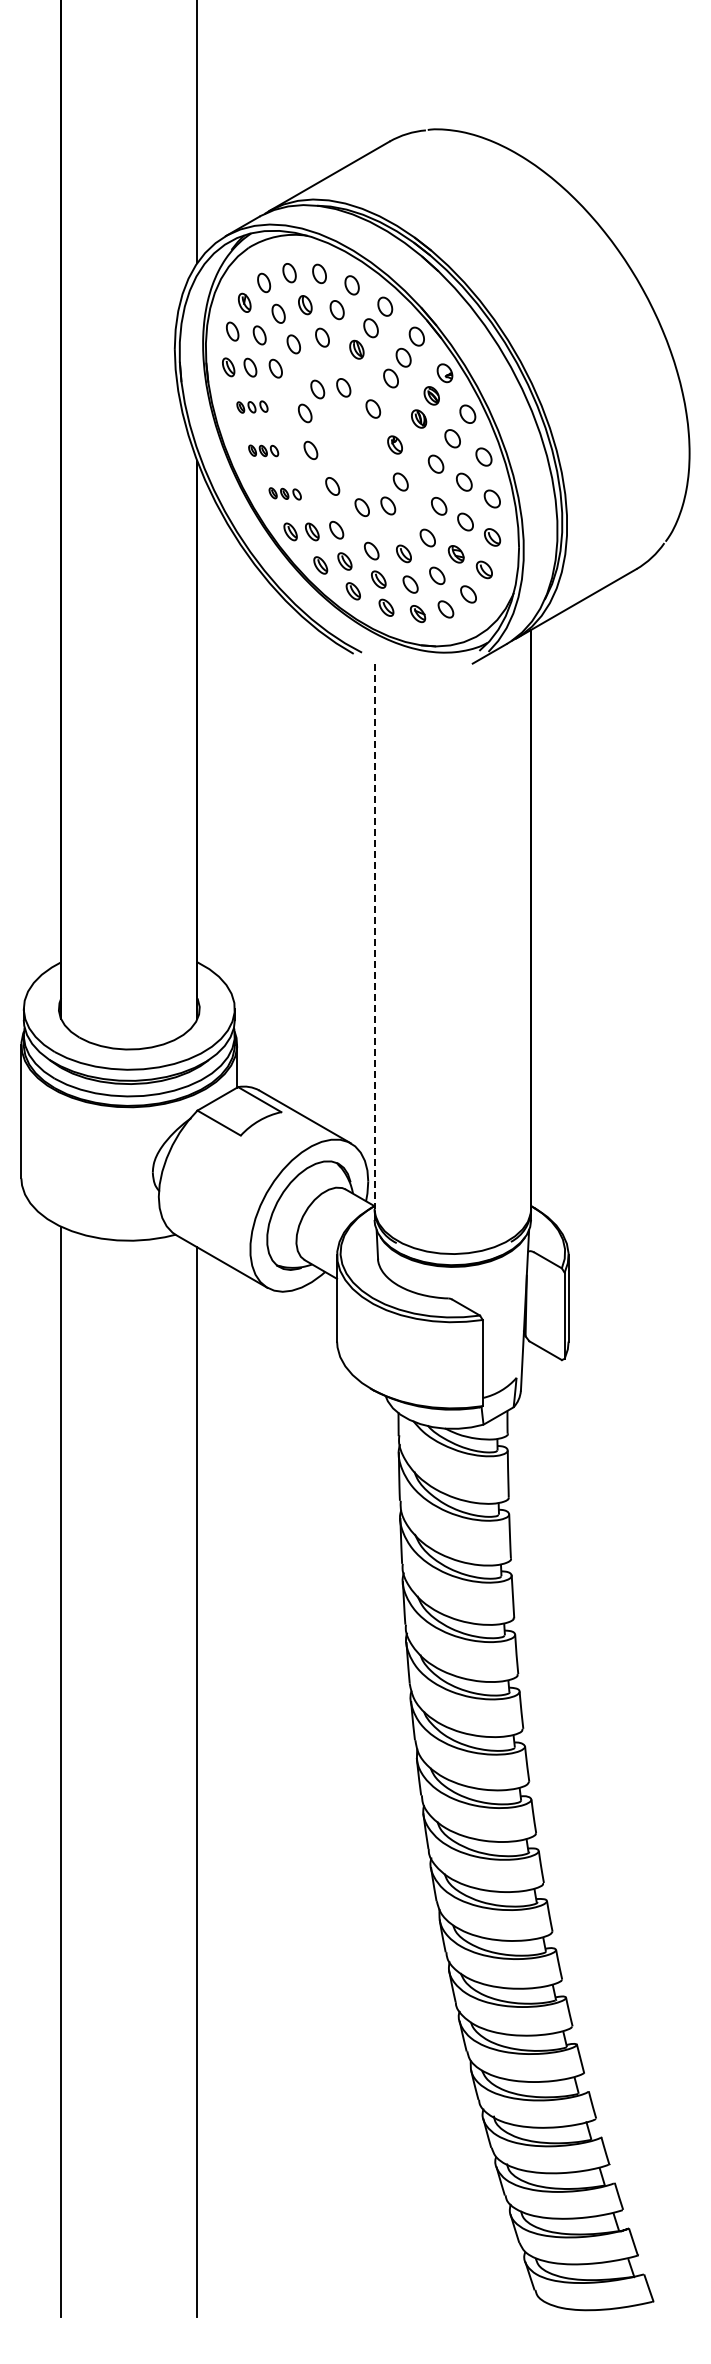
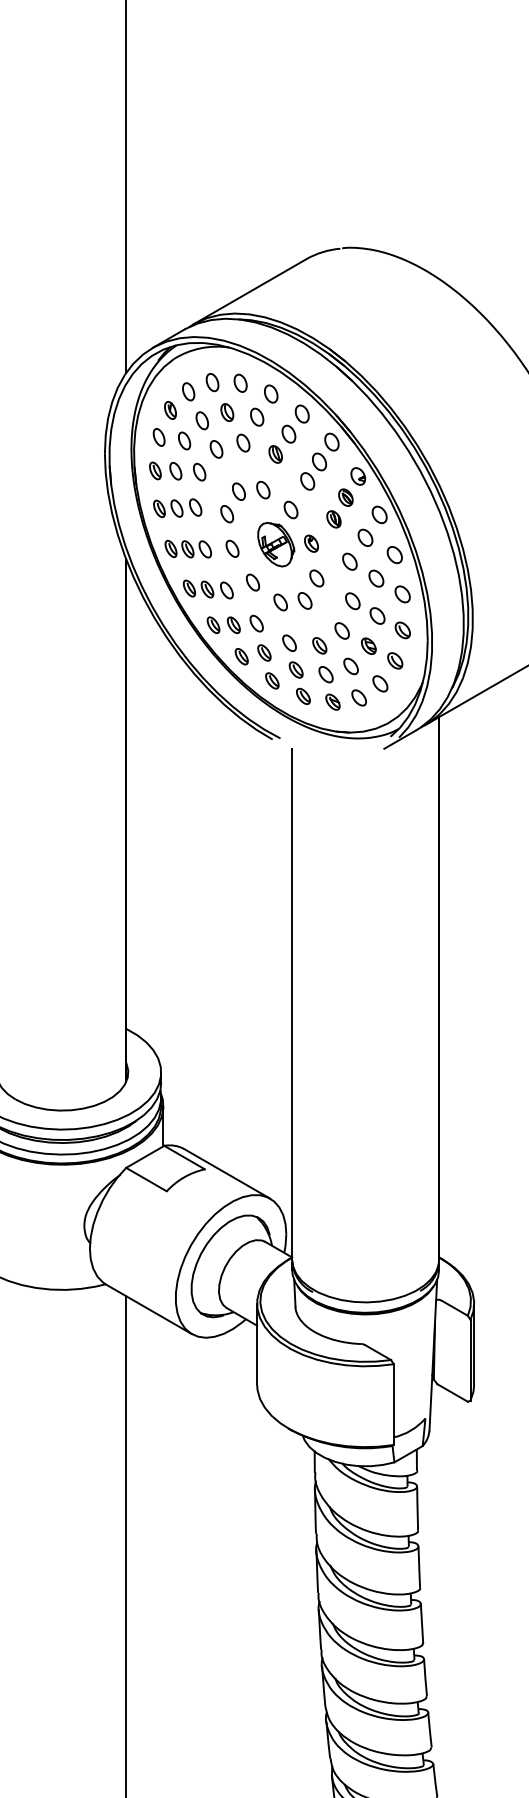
part: (252, 406) -> (177, 507), size x1.67
part: (357, 445) -> (276, 544), added
part: (263, 450) -> (188, 548), size x1.67
part: (285, 493) -> (208, 589), size x1.67
line: (374, 936) -> (292, 1004), dashed -> solid

